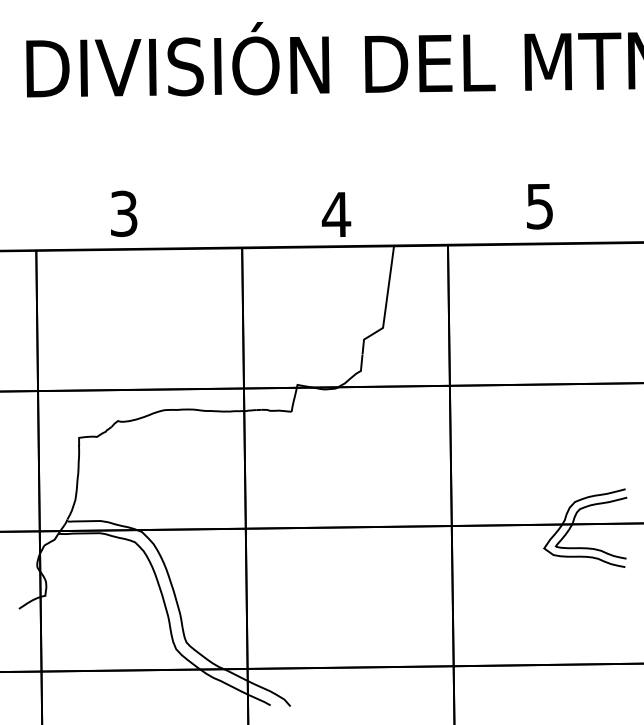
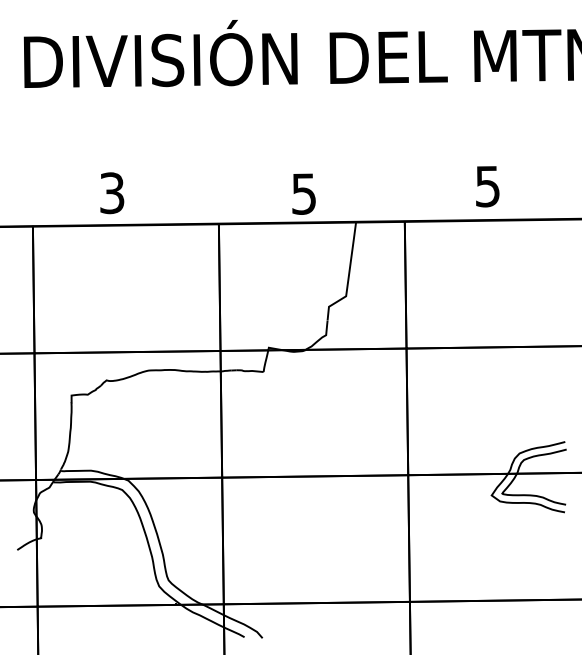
text: (336, 214) -> (304, 193), 4 -> 5

